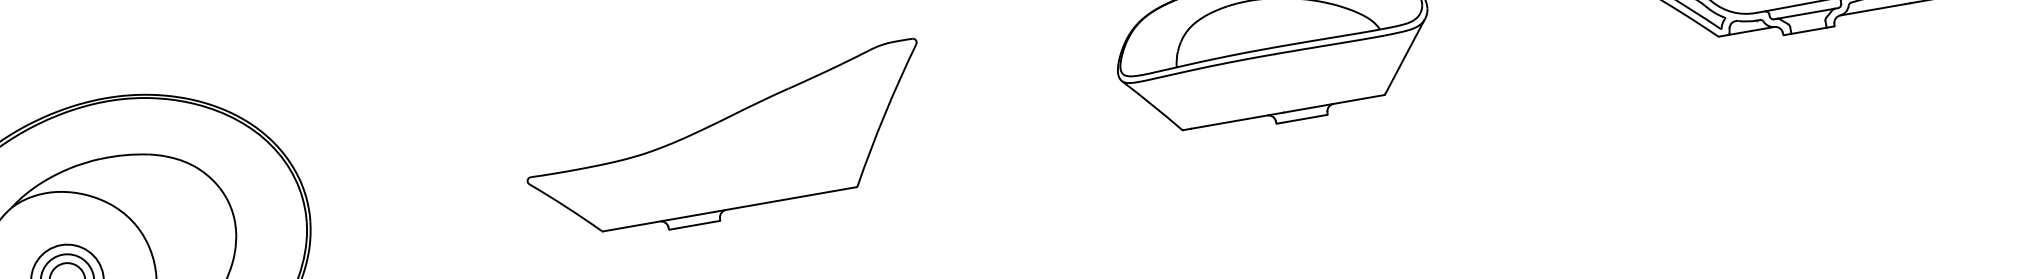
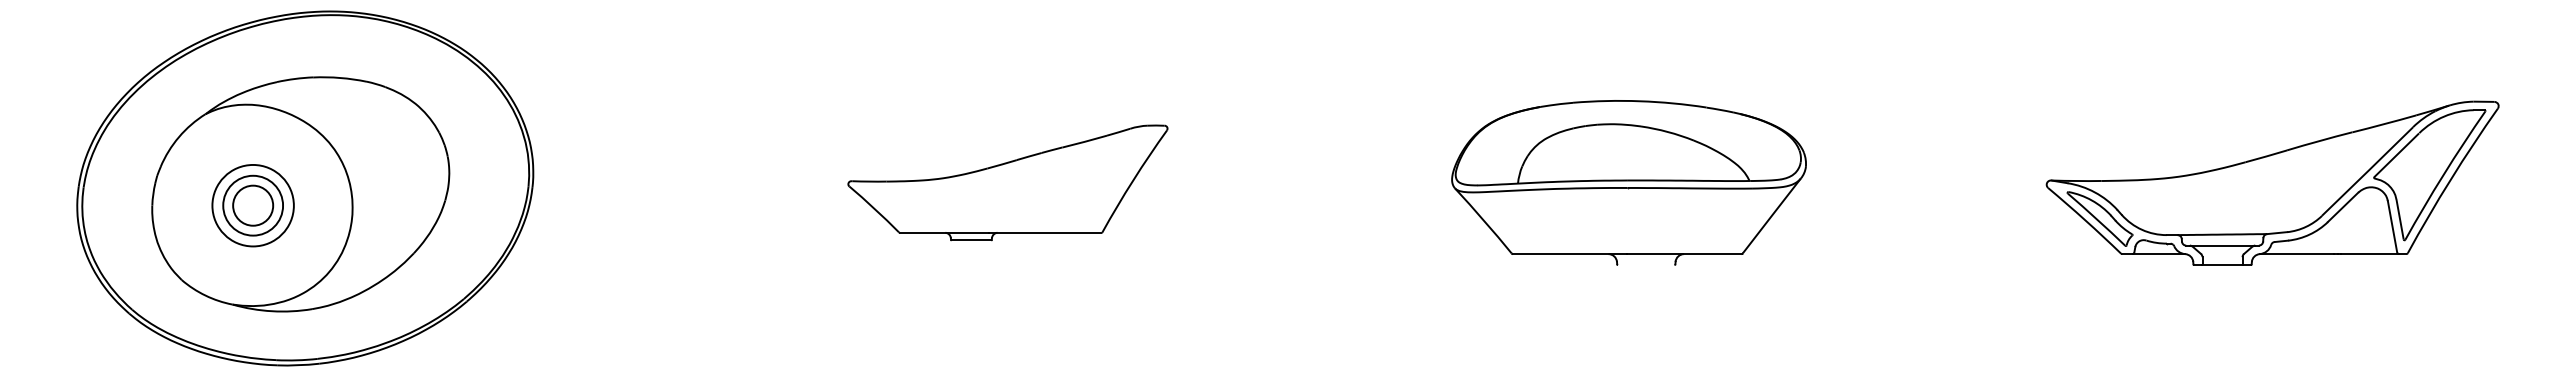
line: (1302, 119) -> (1646, 265), removed
part: (727, 144) -> (1007, 182), size x0.7

